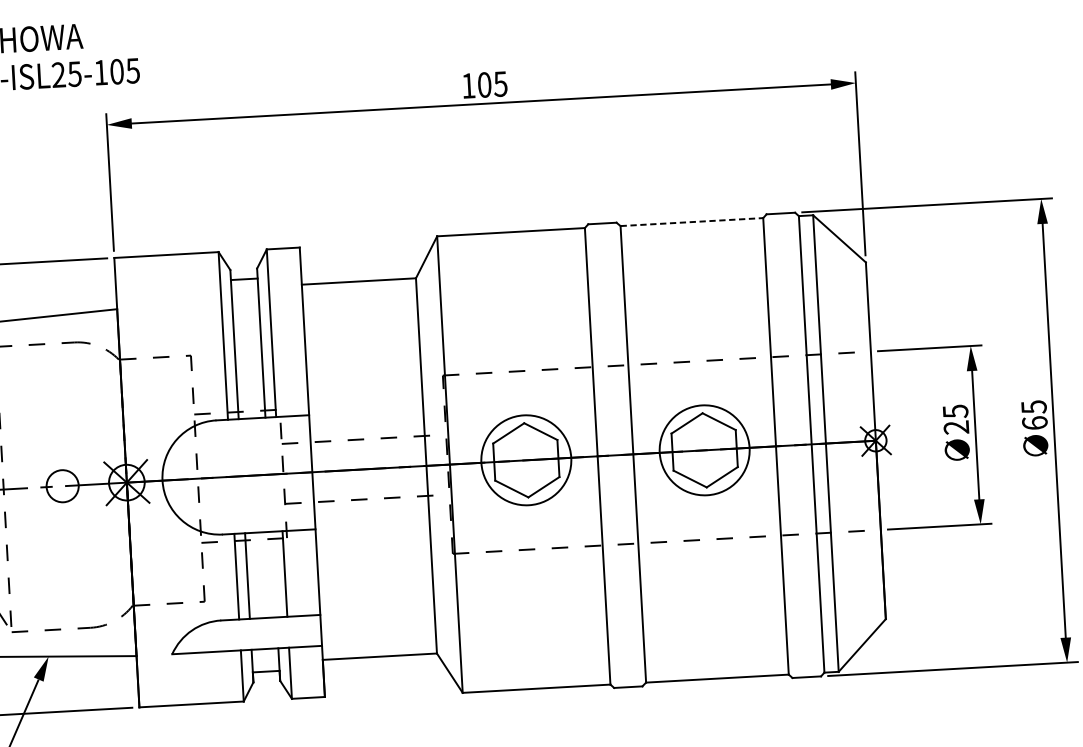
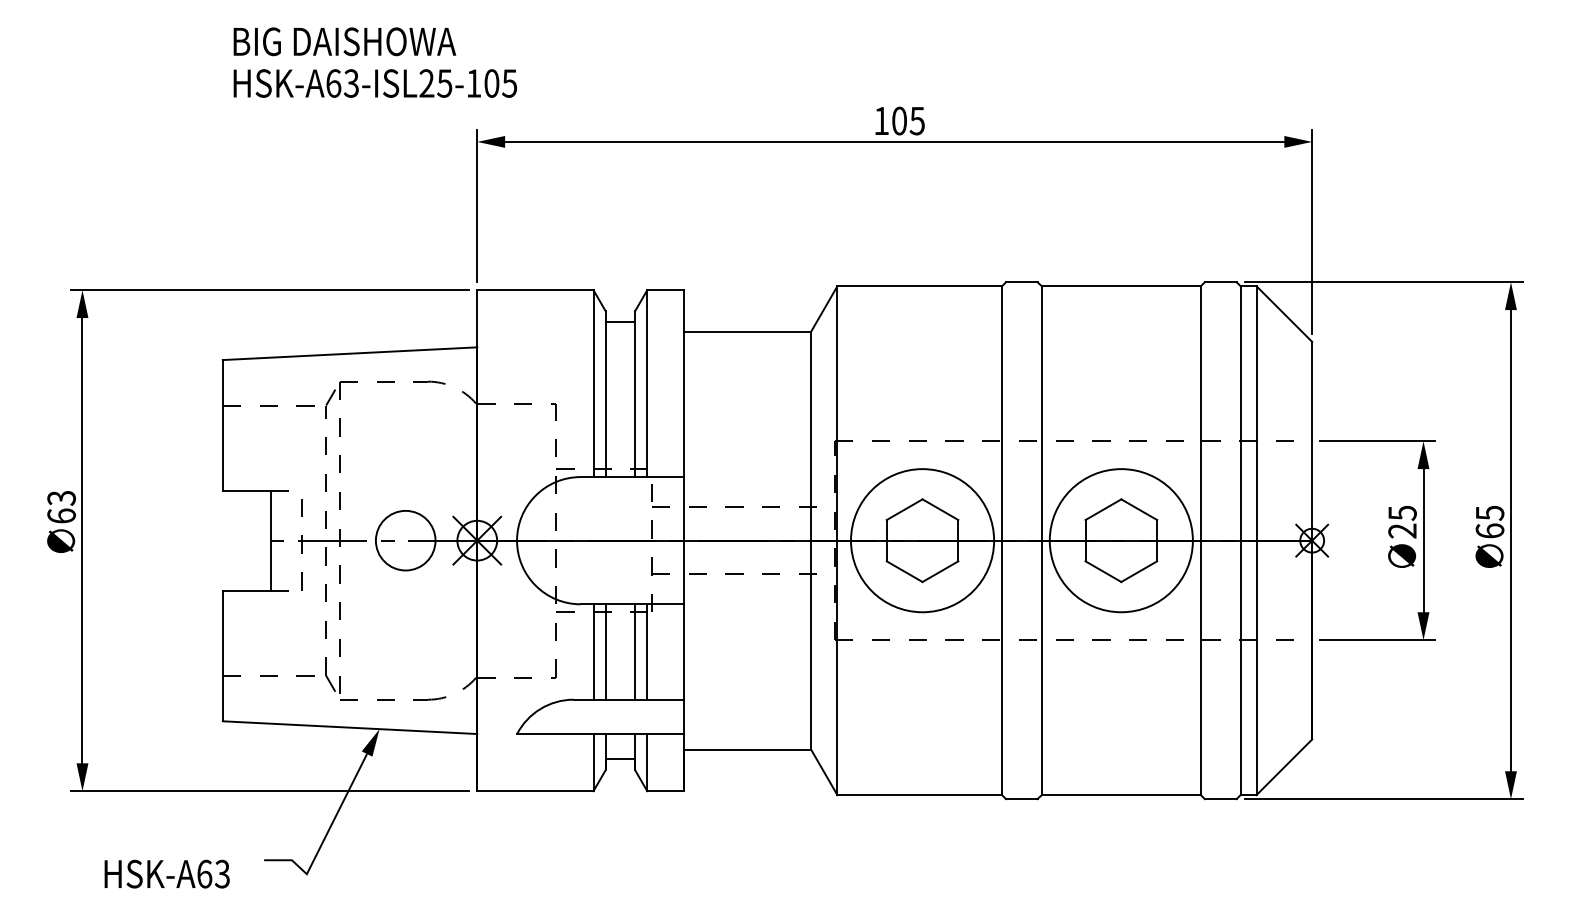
line: (692, 222) -> (1121, 286), dashed -> solid
circle: (703, 450) -> (1120, 540), size x1.43
circle: (526, 460) -> (922, 540), size x1.43
circle: (62, 486) -> (405, 540), size x1.67
line: (274, 574) -> (635, 651), added

